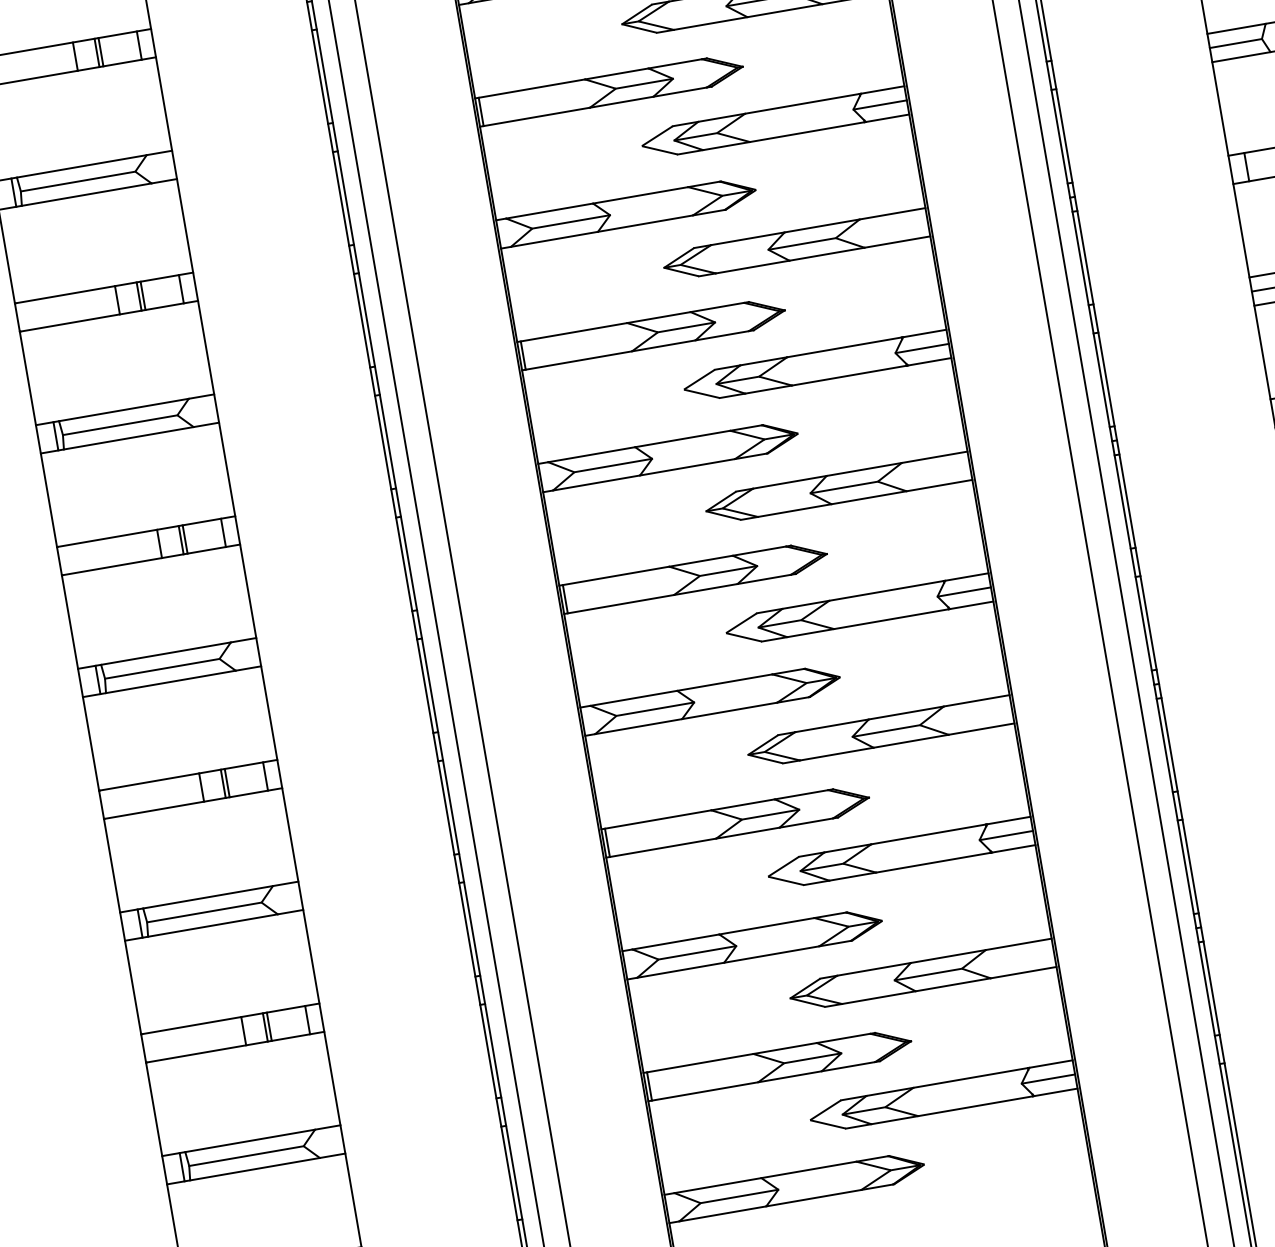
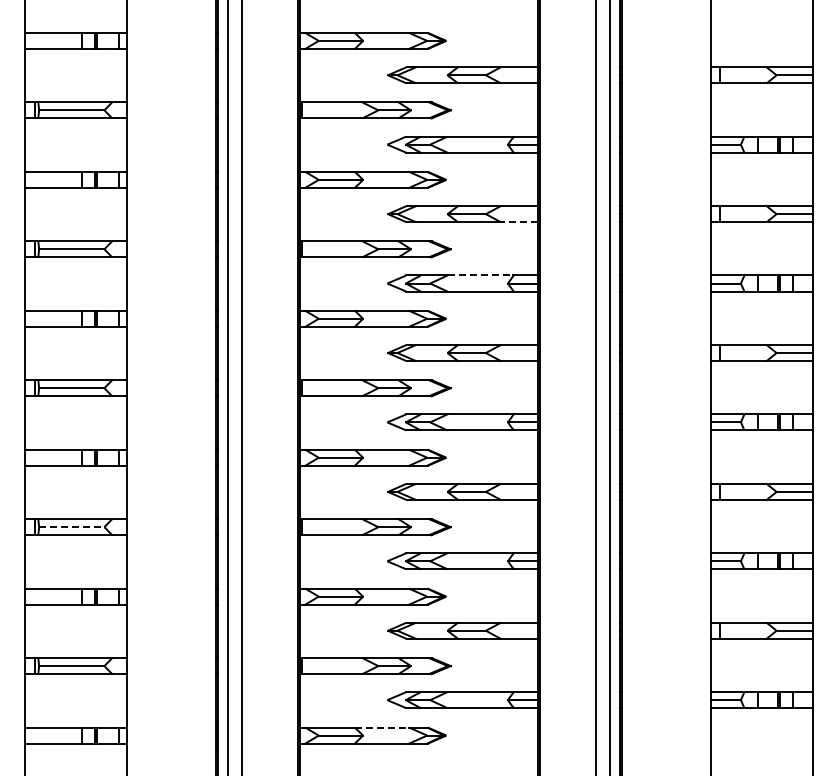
line: (897, 242) -> (519, 222), solid -> dashed
line: (844, 347) -> (480, 275), solid -> dashed
line: (203, 913) -> (71, 527), solid -> dashed
line: (809, 1169) -> (382, 727), solid -> dashed

